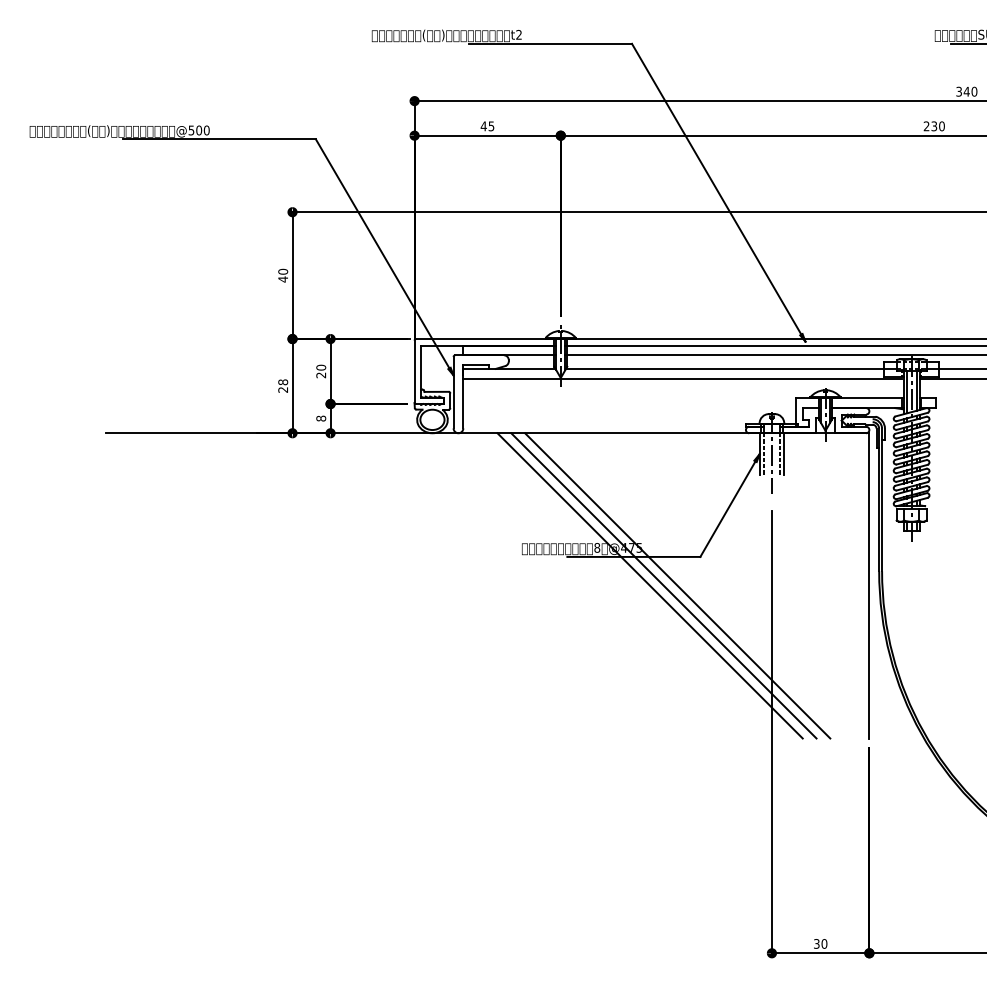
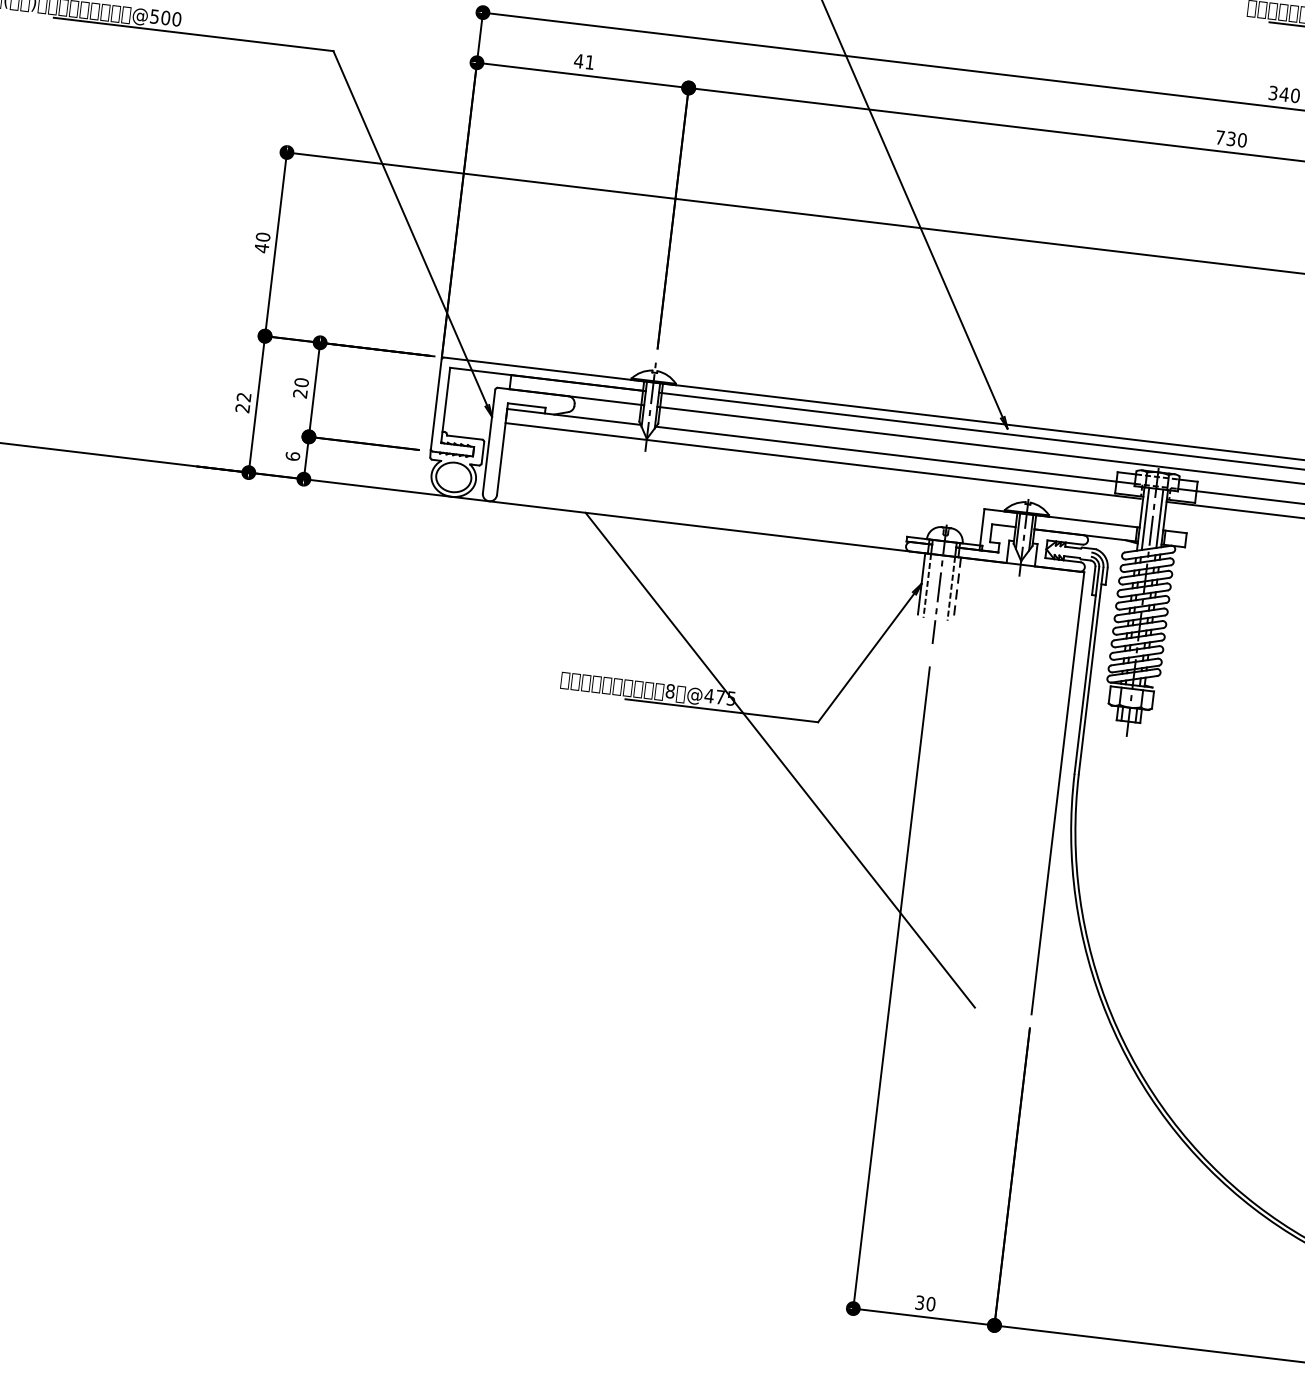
text: (491, 126) -> (589, 62), 45 -> 41
text: (926, 126) -> (1219, 137), 230 -> 730
text: (283, 382) -> (244, 397), 28 -> 22
text: (320, 418) -> (291, 456), 8 -> 6
line: (784, 454) -> (957, 588), solid -> dashed
line: (649, 585) -> (739, 754), removed
line: (663, 585) -> (759, 757), removed

